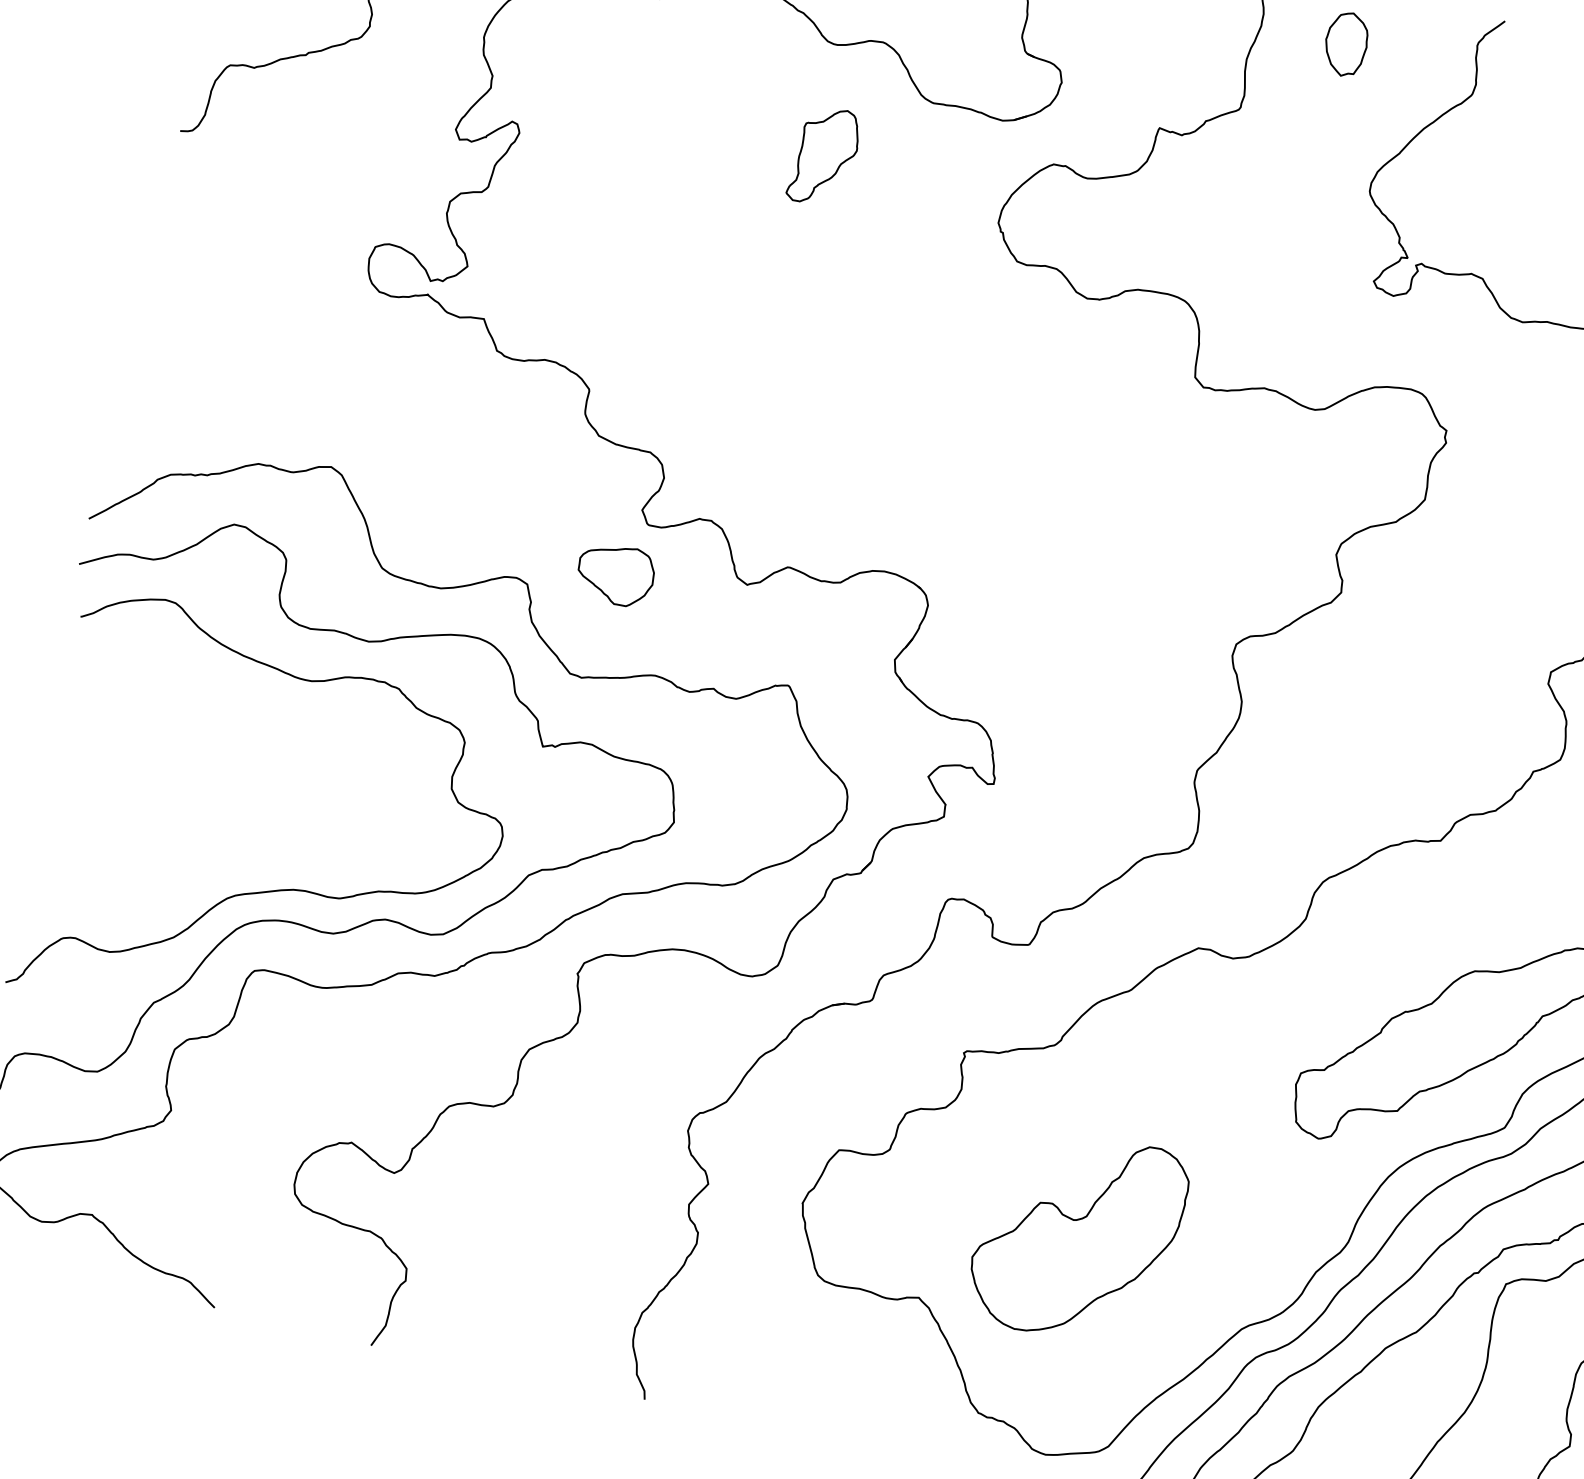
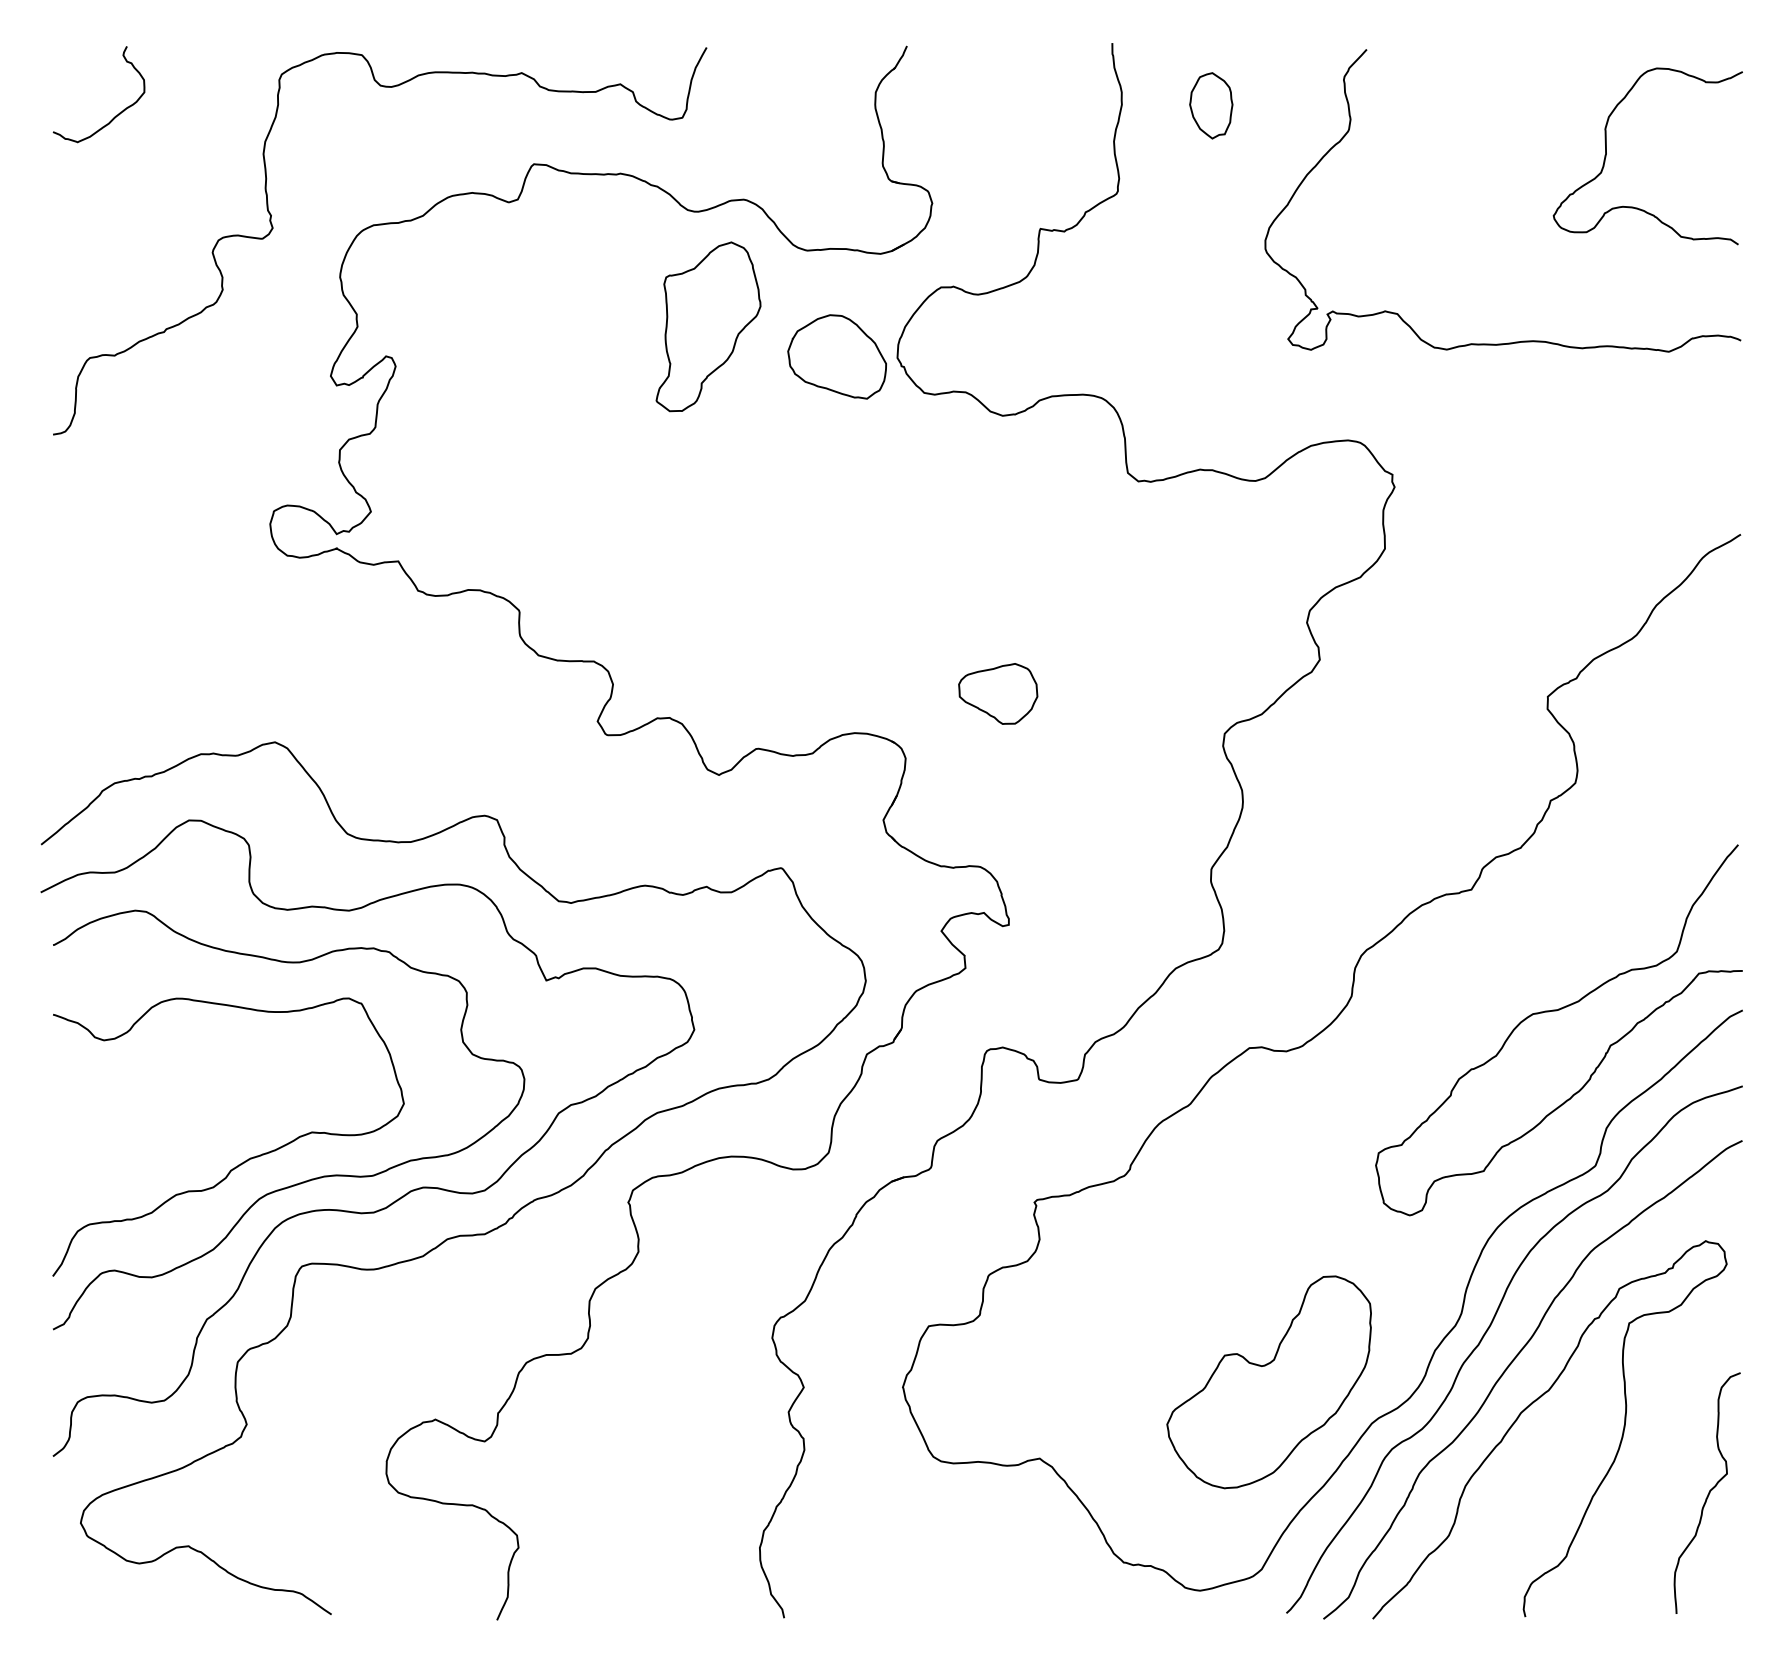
part: (824, 156) -> (708, 326), size x1.67
part: (940, 209) -> (836, 356), added
part: (616, 574) -> (998, 693), moved
curve: (219, 859) -> (243, 1161), added
part: (1076, 1236) -> (1268, 1382), moved

